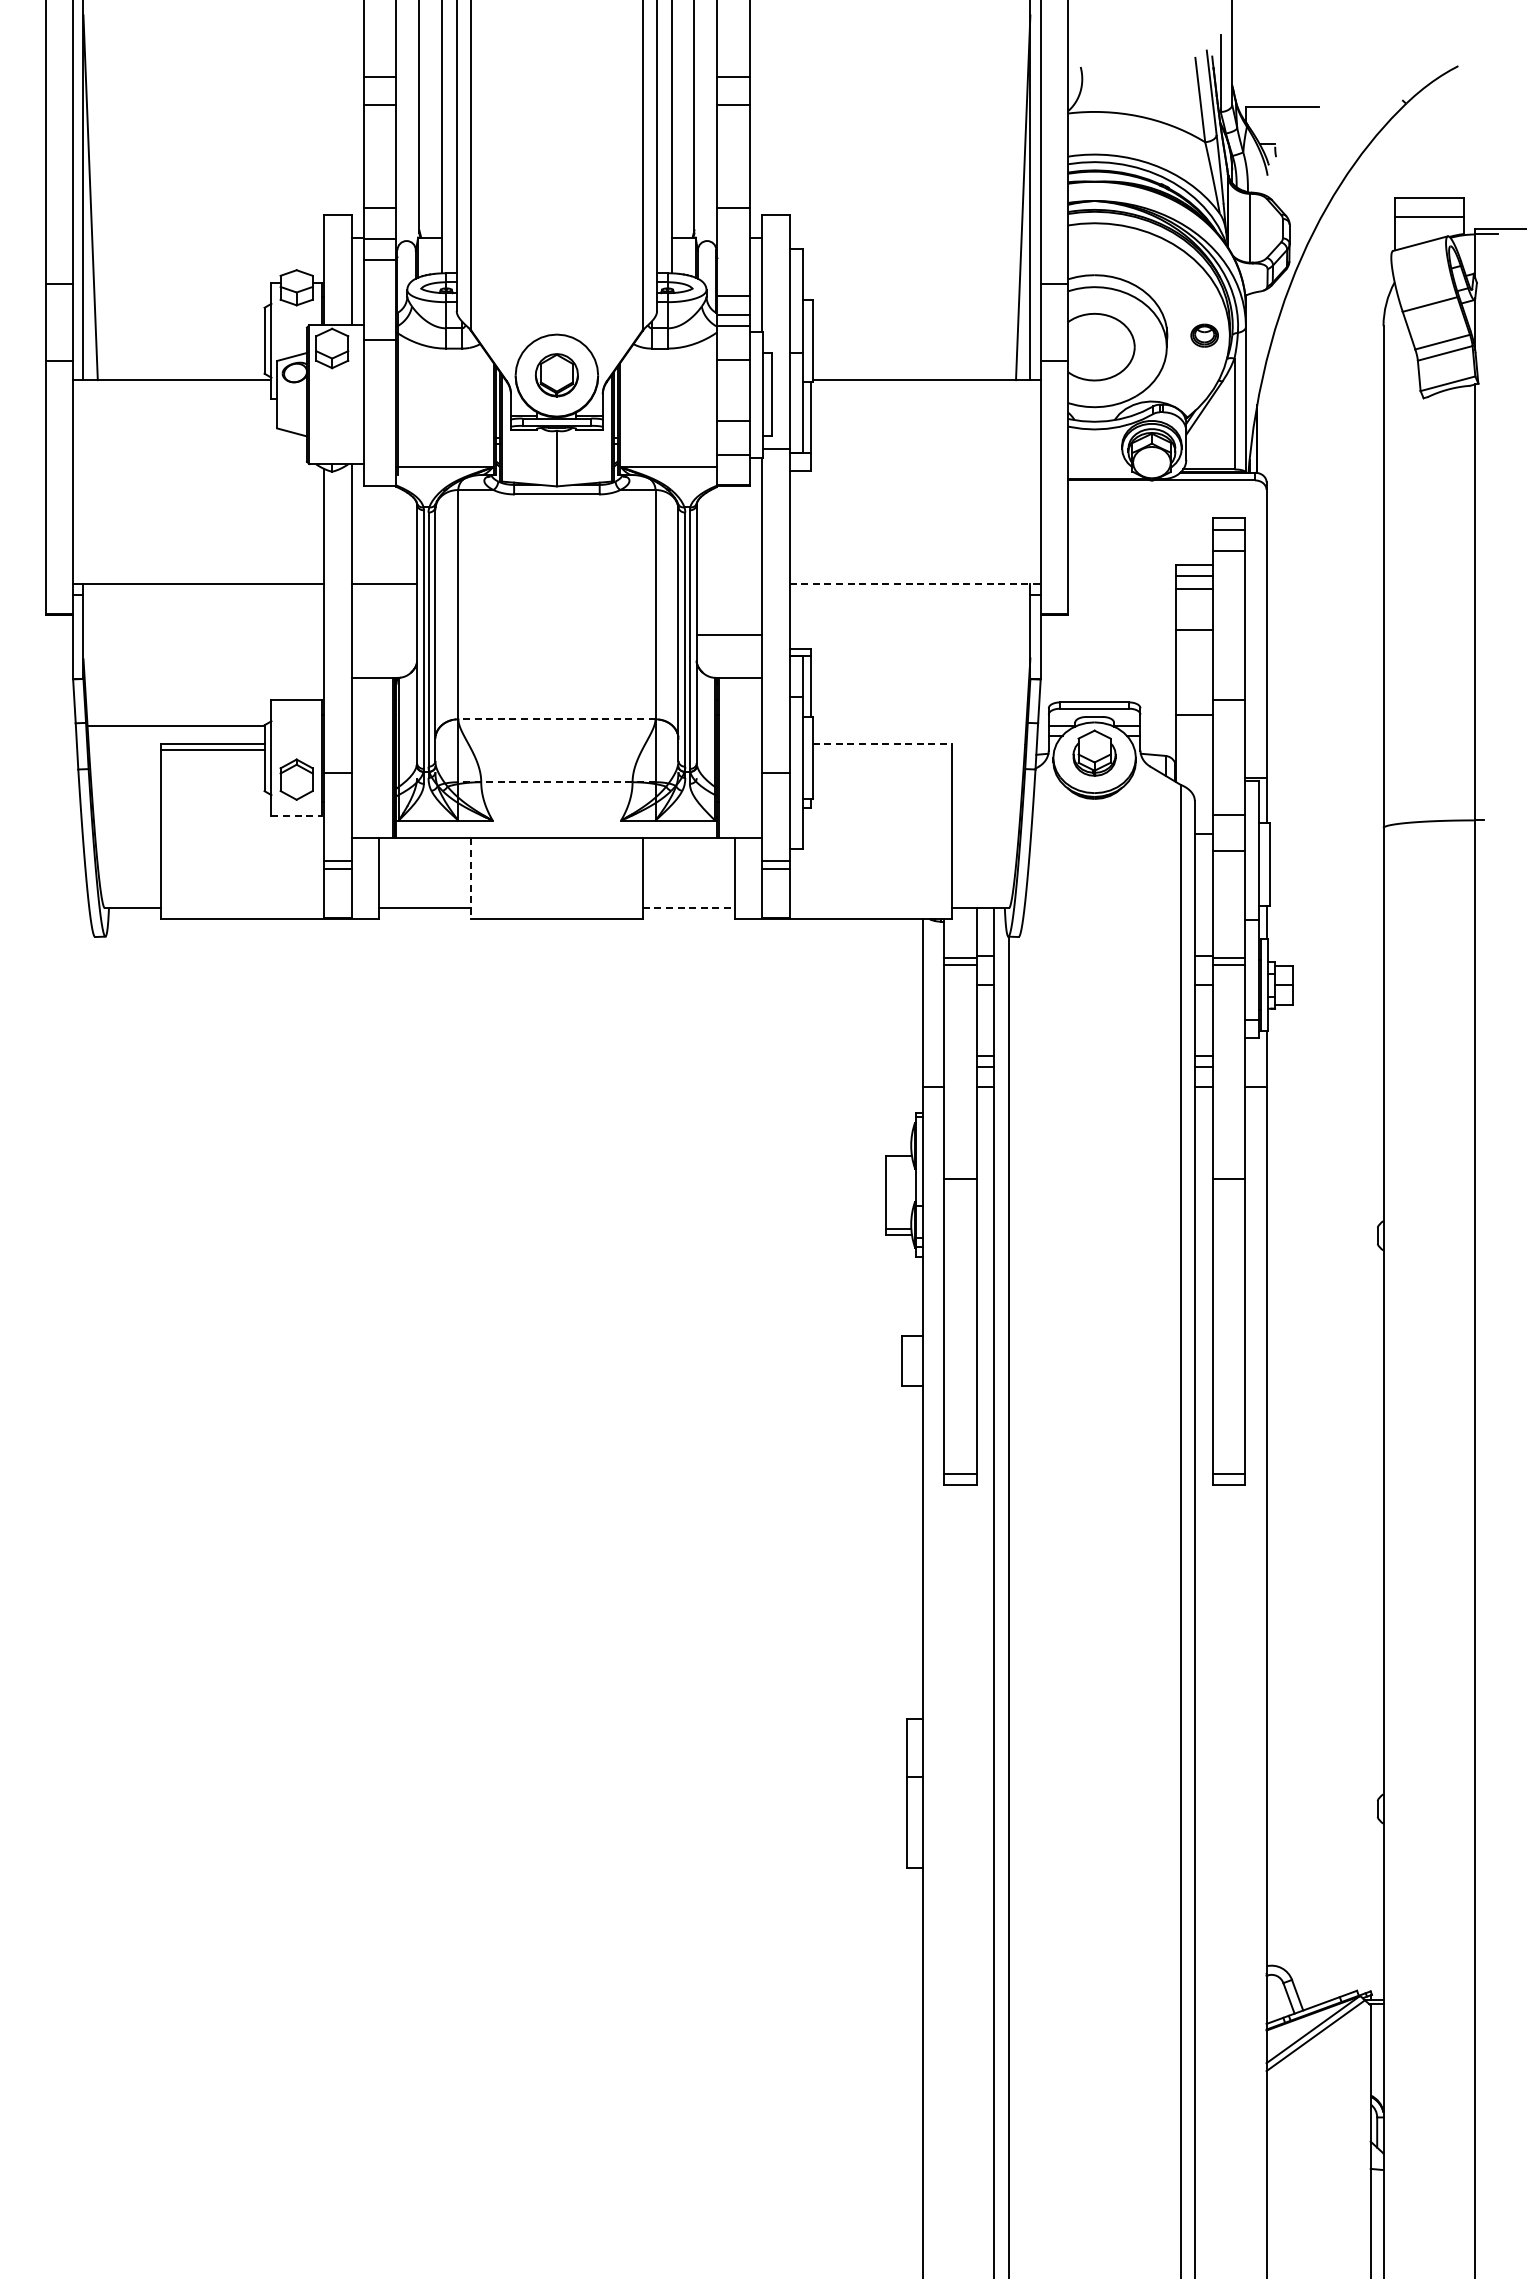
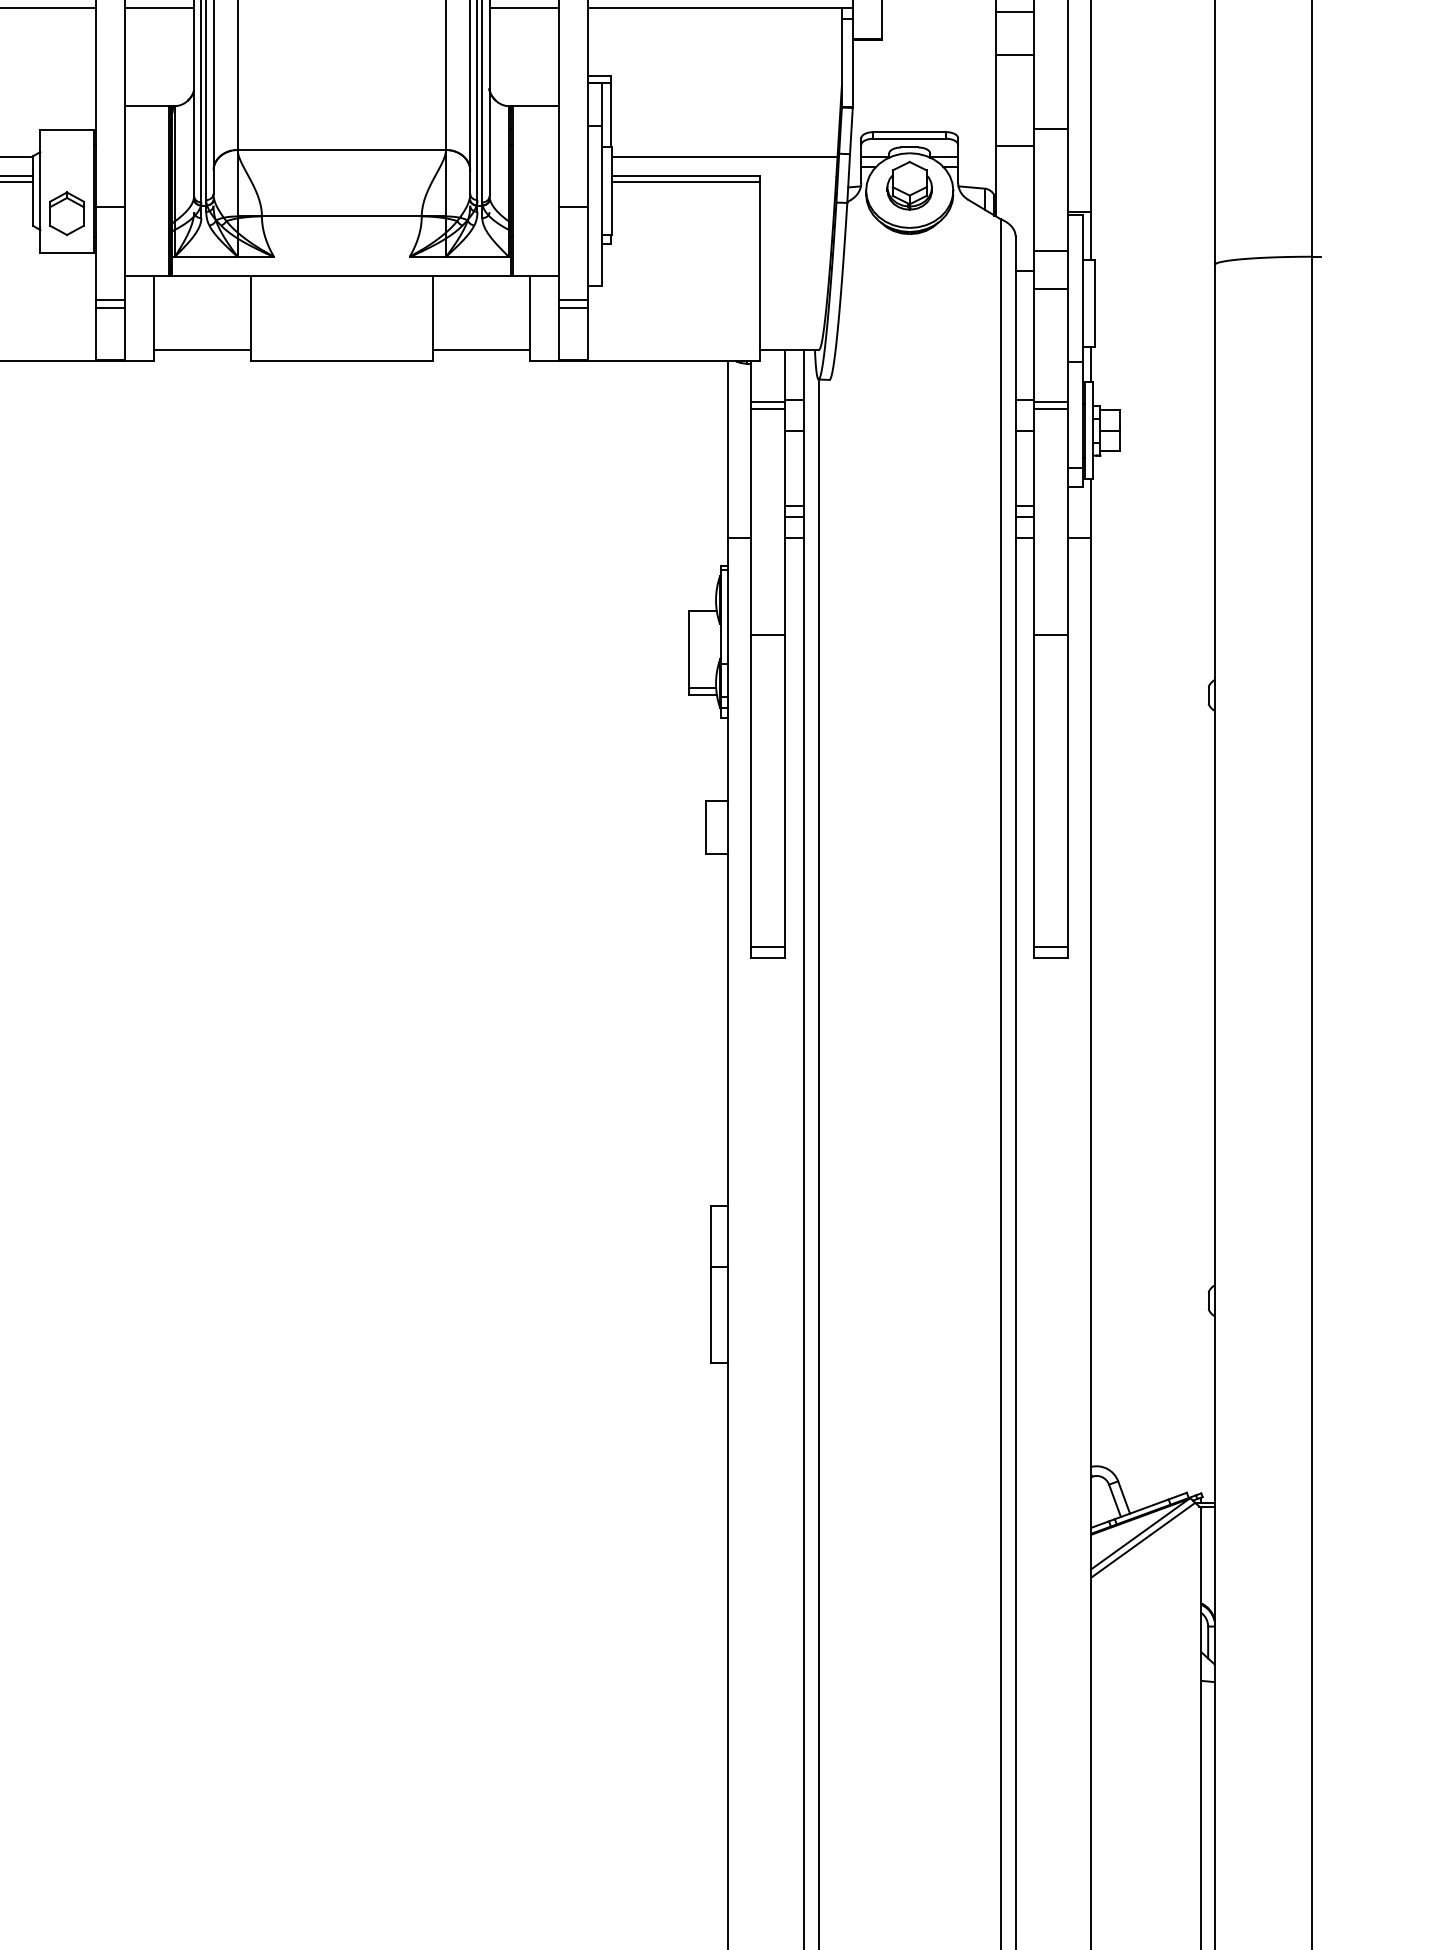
line: (915, 584) -> (720, 7), dashed -> solid
line: (729, 635) -> (524, 7), moved
line: (556, 719) -> (341, 150), dashed -> solid
line: (919, 725) -> (724, 156), added
line: (882, 743) -> (685, 175), dashed -> solid
line: (882, 749) -> (685, 181), added
line: (556, 782) -> (341, 216), dashed -> solid
line: (297, 816) -> (67, 252), dashed -> solid
line: (470, 879) -> (250, 319), dashed -> solid
line: (688, 908) -> (480, 349), dashed -> solid

